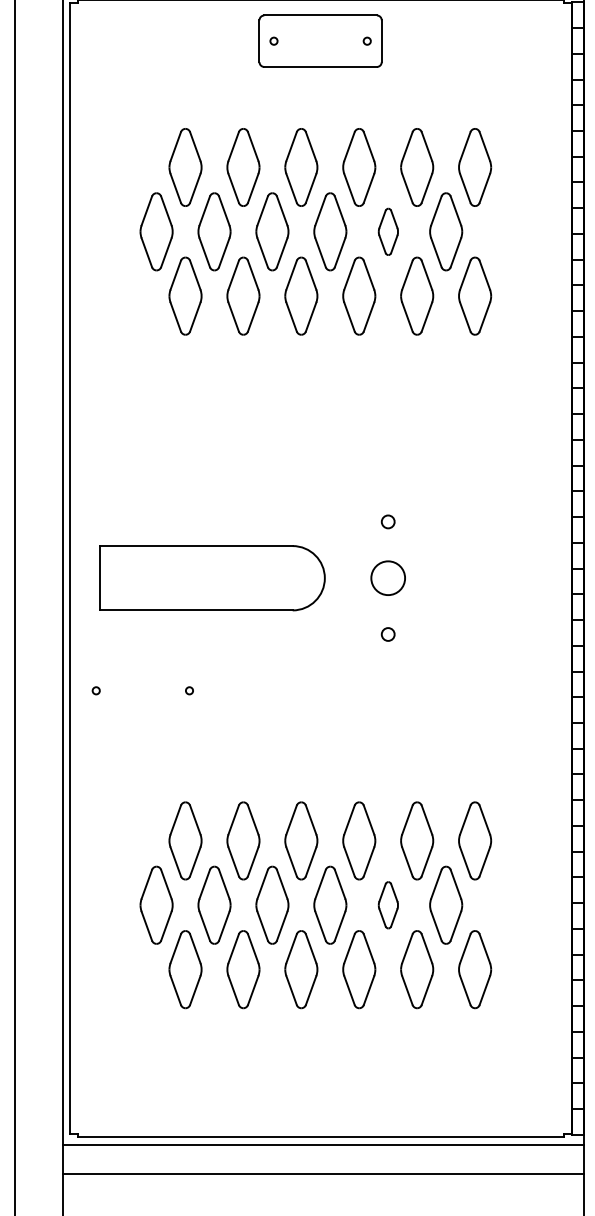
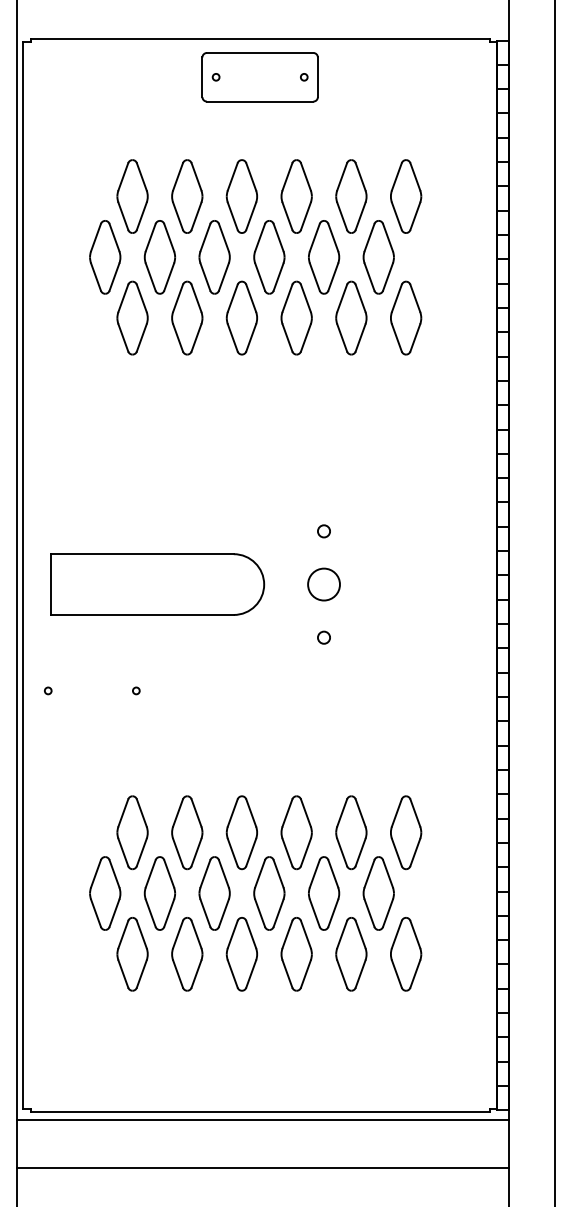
part: (388, 231) -> (324, 257), size x1.67
part: (388, 905) -> (324, 893), size x1.67
line: (324, 1174) -> (263, 1168), moved

